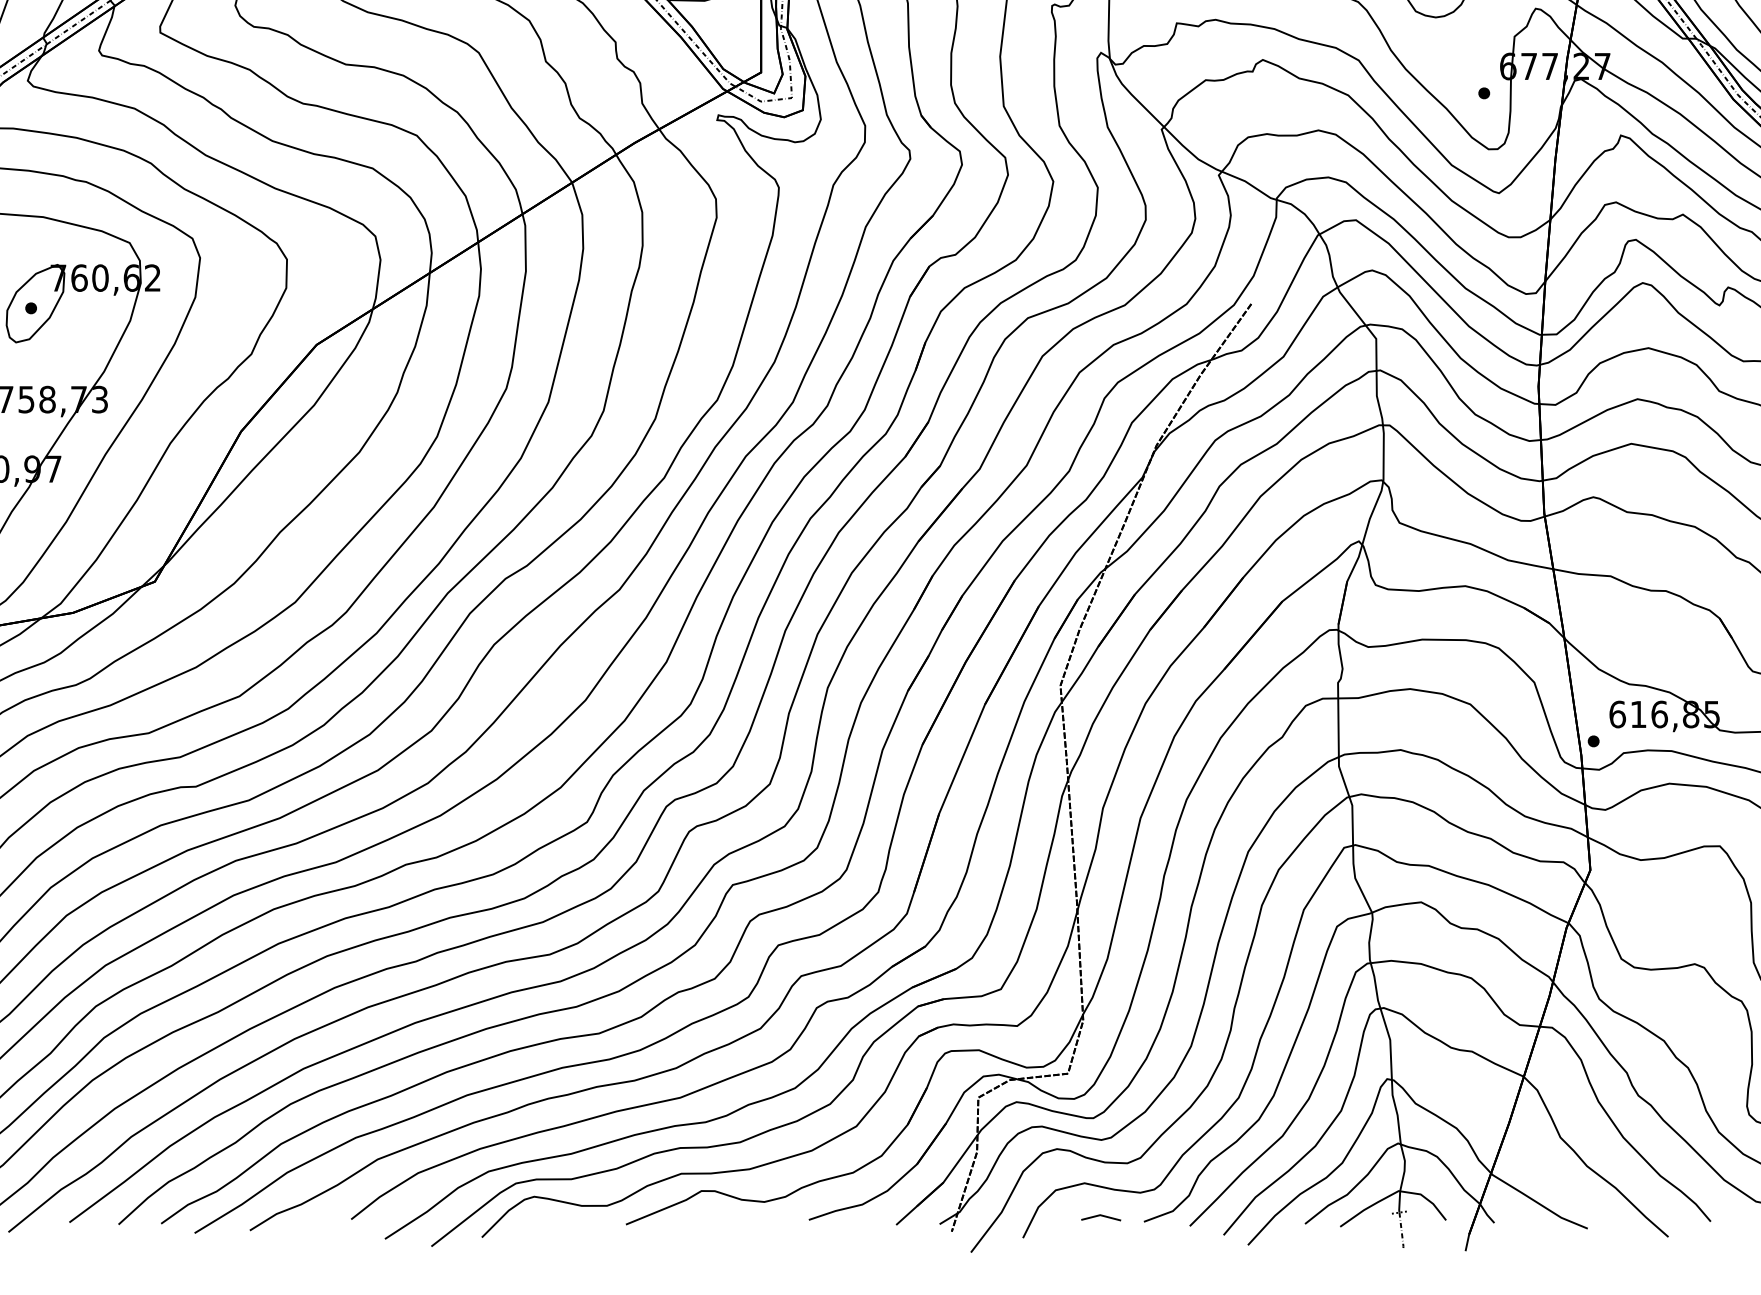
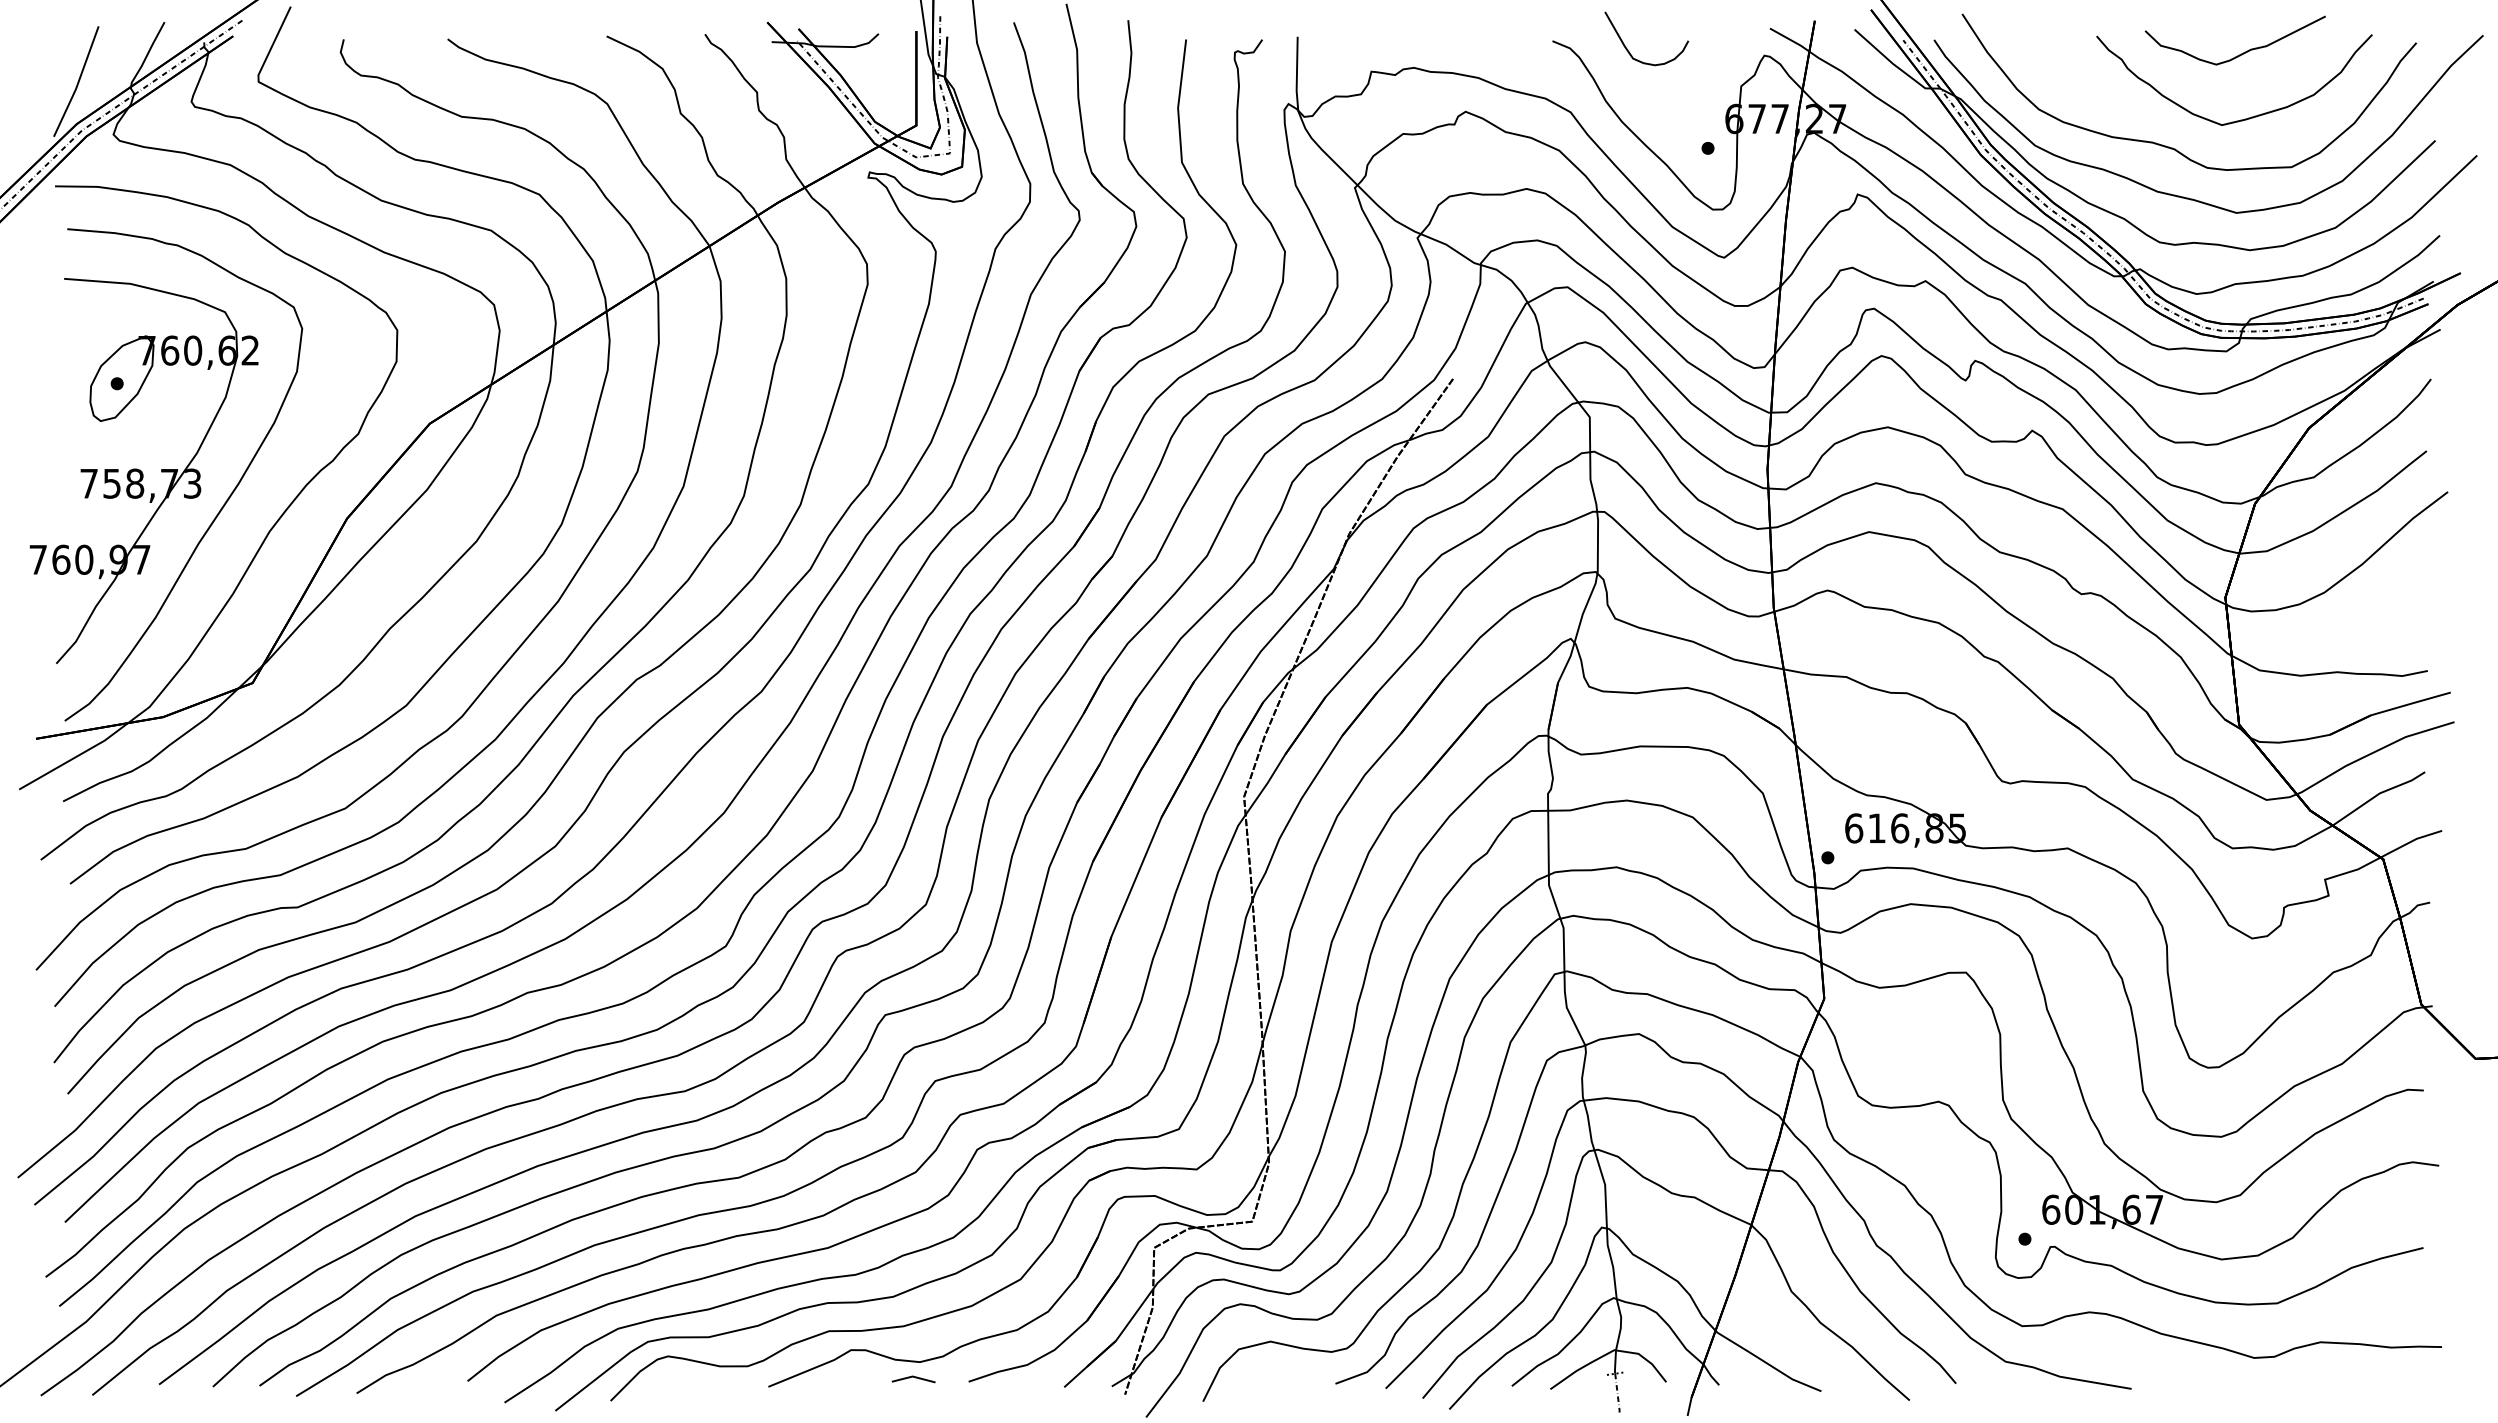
line: (1101, 1216) -> (913, 1377), moved

